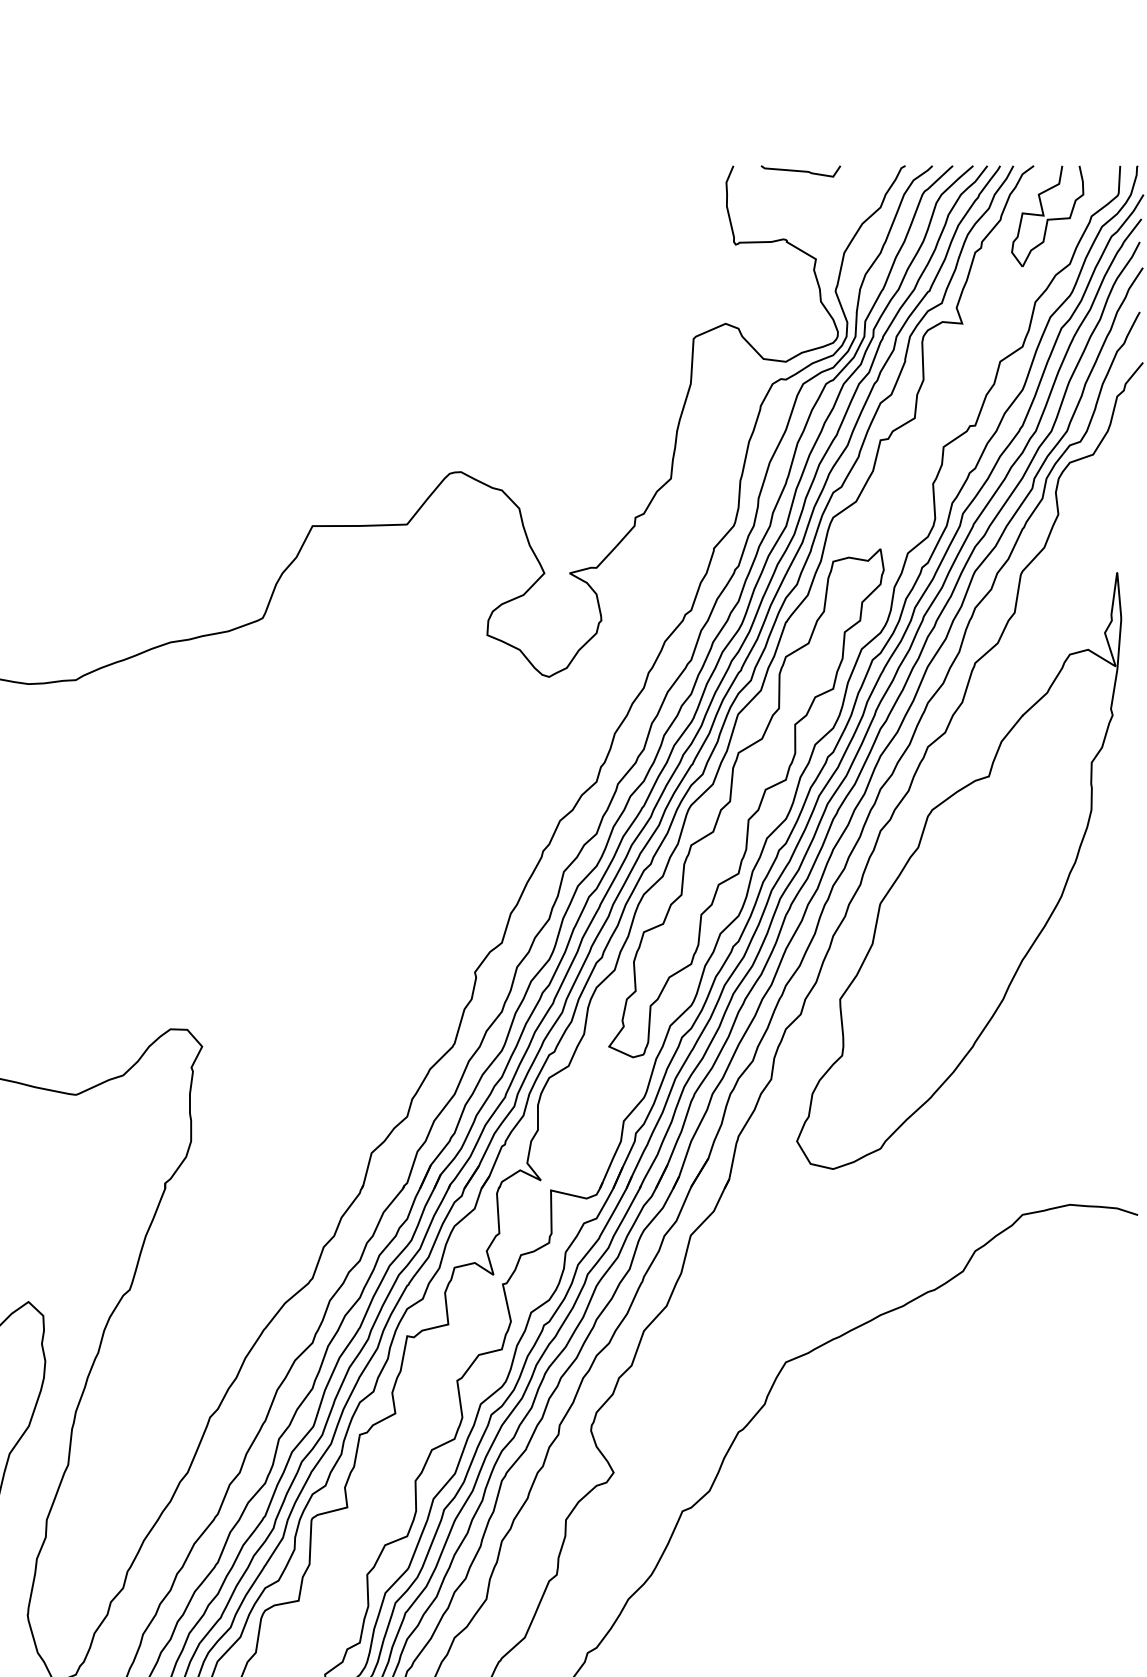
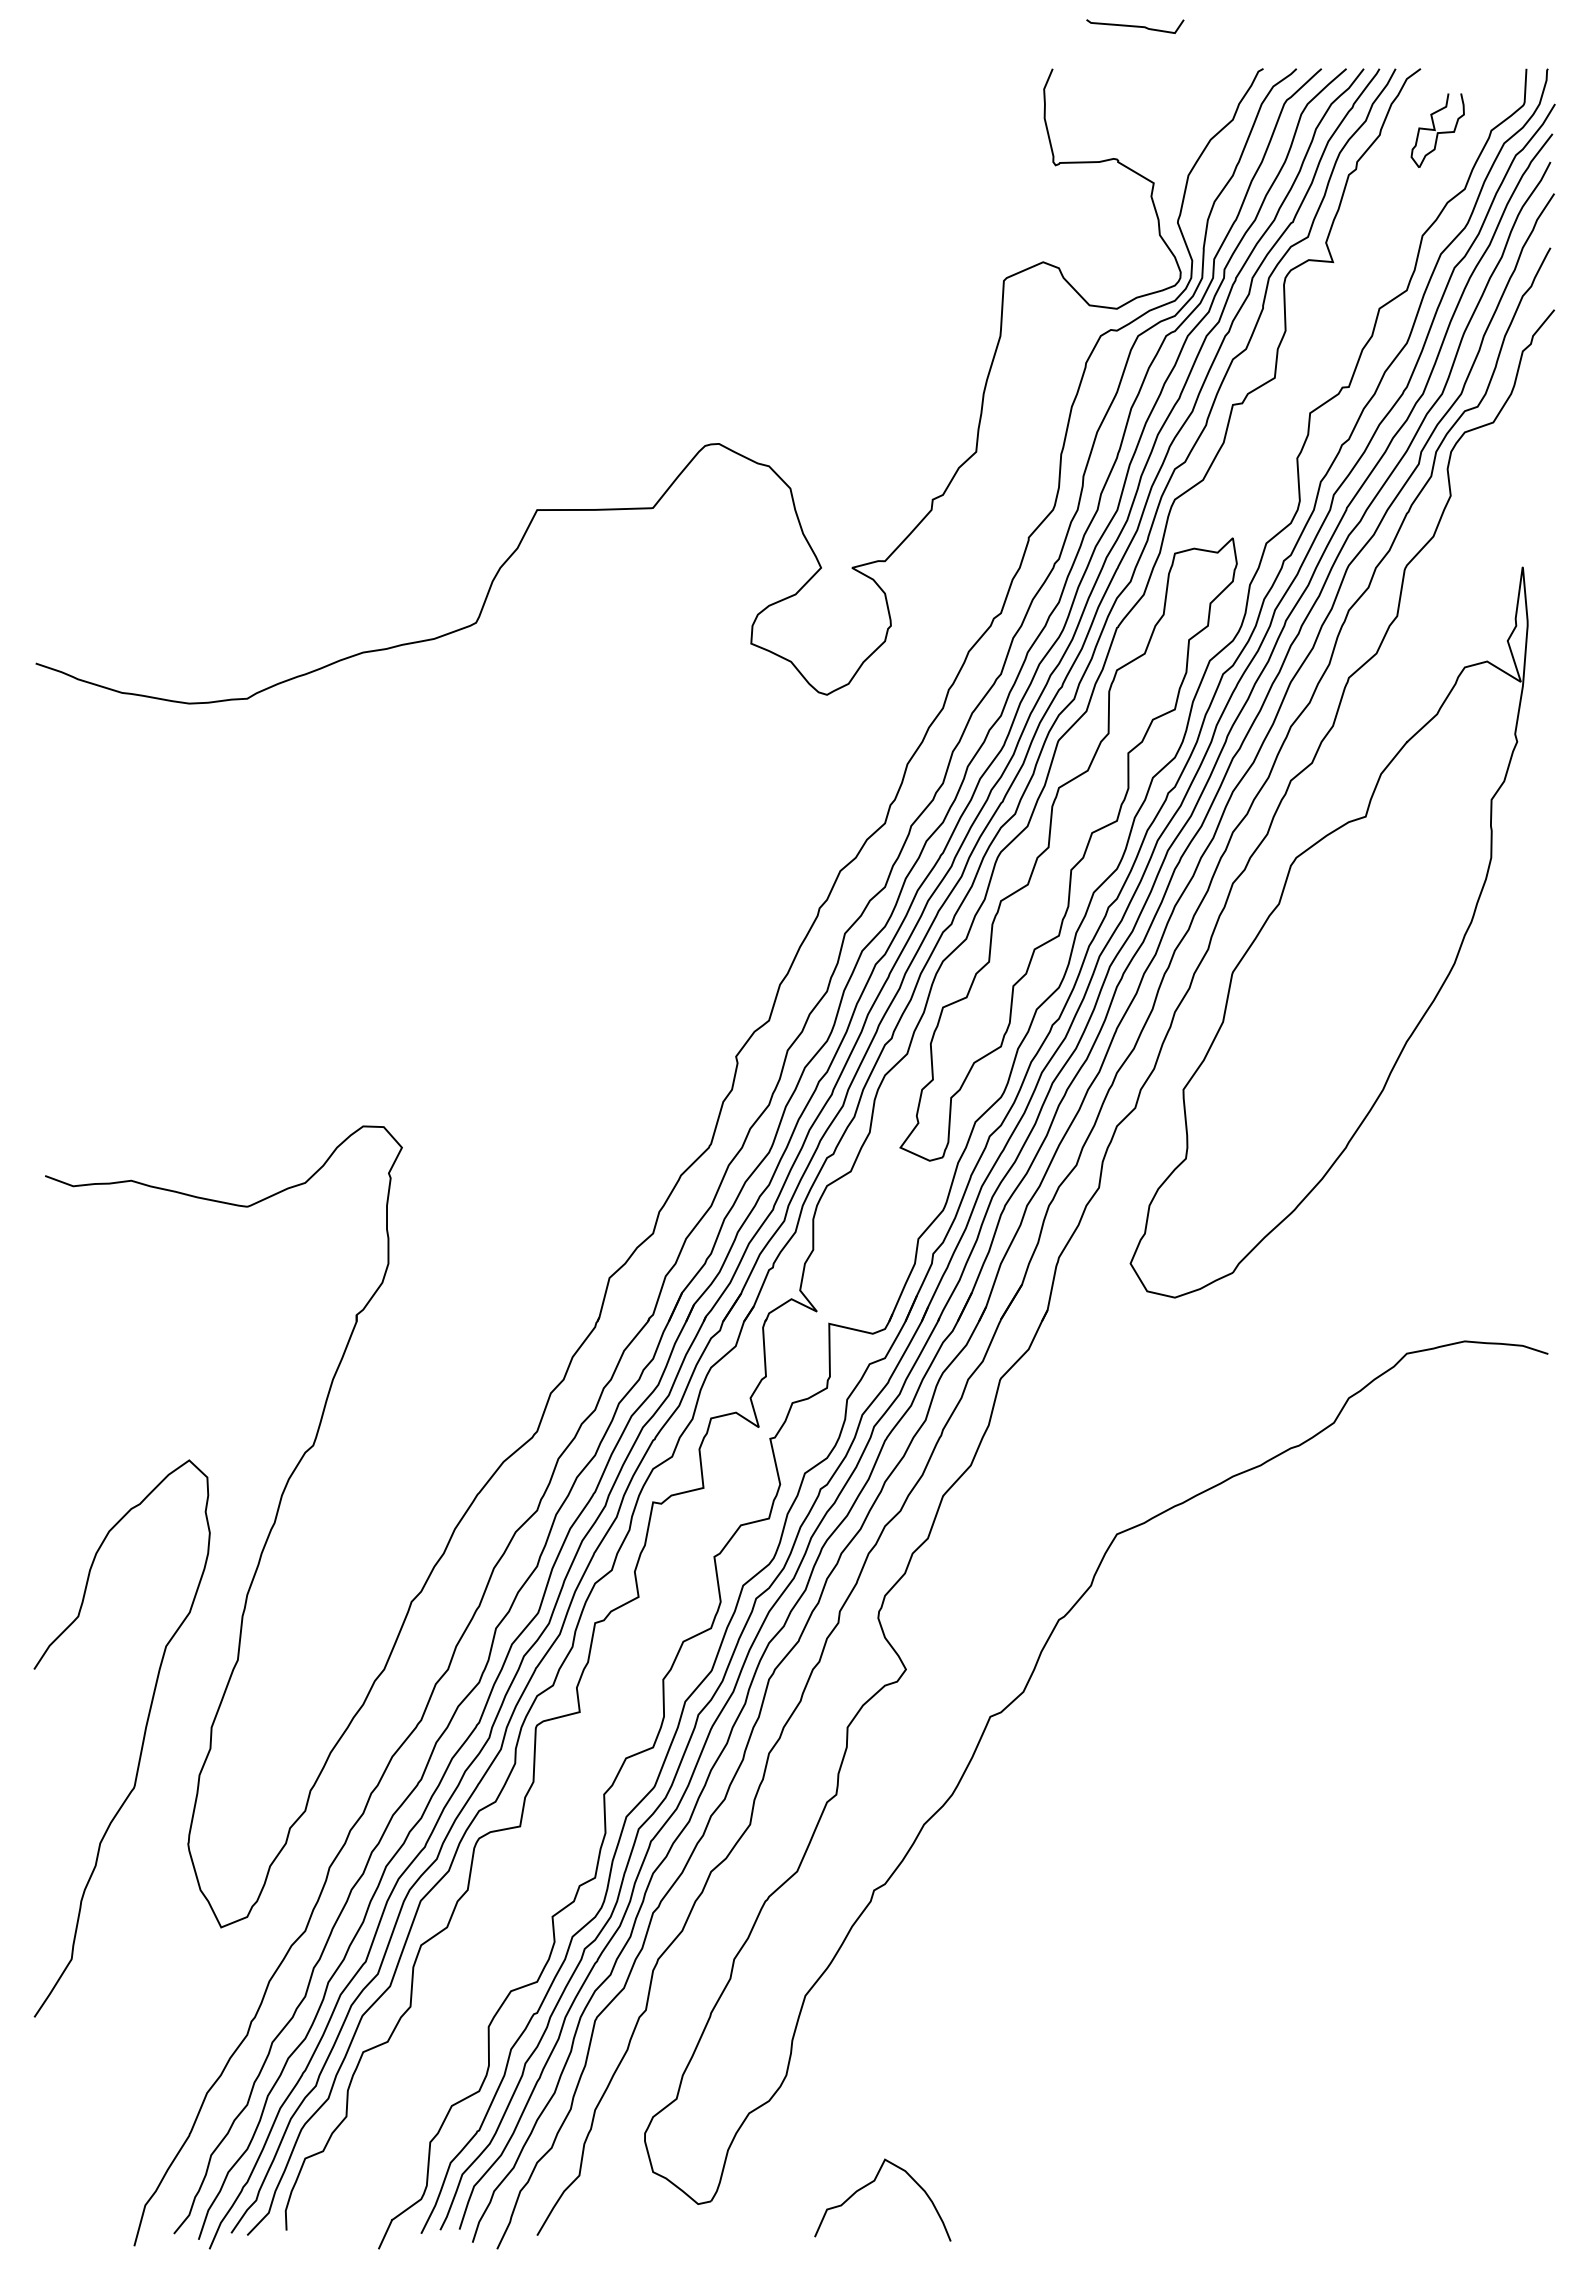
curve: (801, 171) -> (1135, 26), moved
part: (1047, 216) -> (1437, 130), size x0.6

